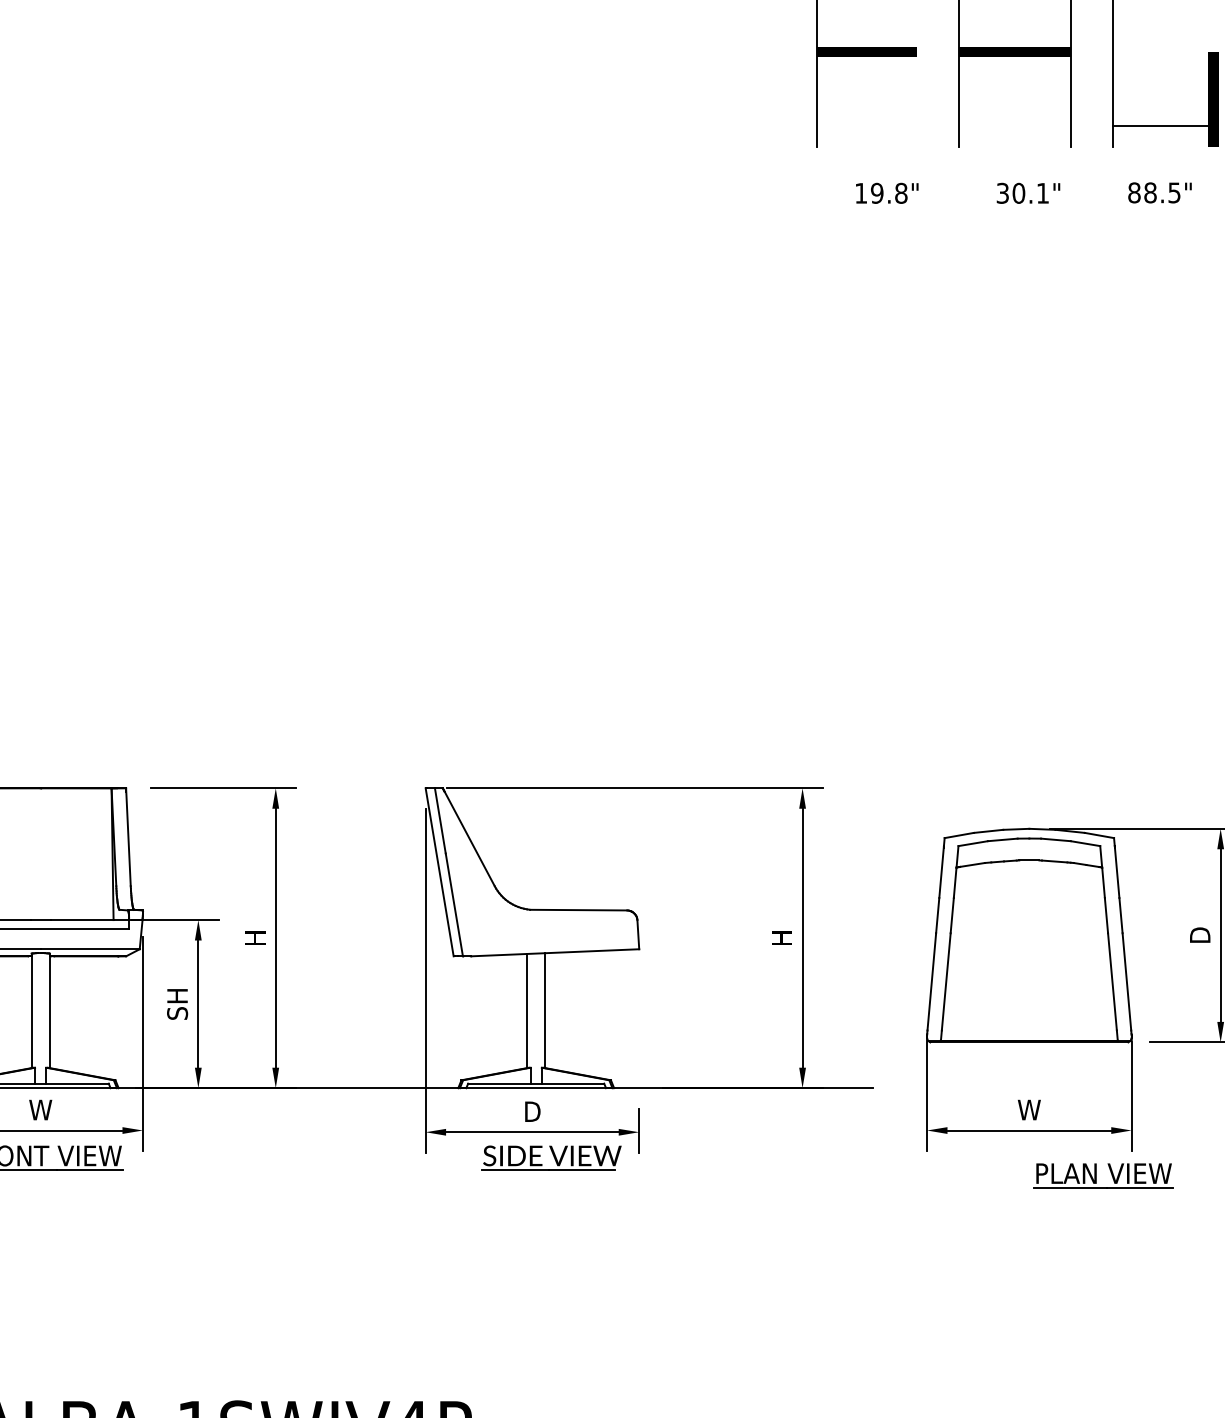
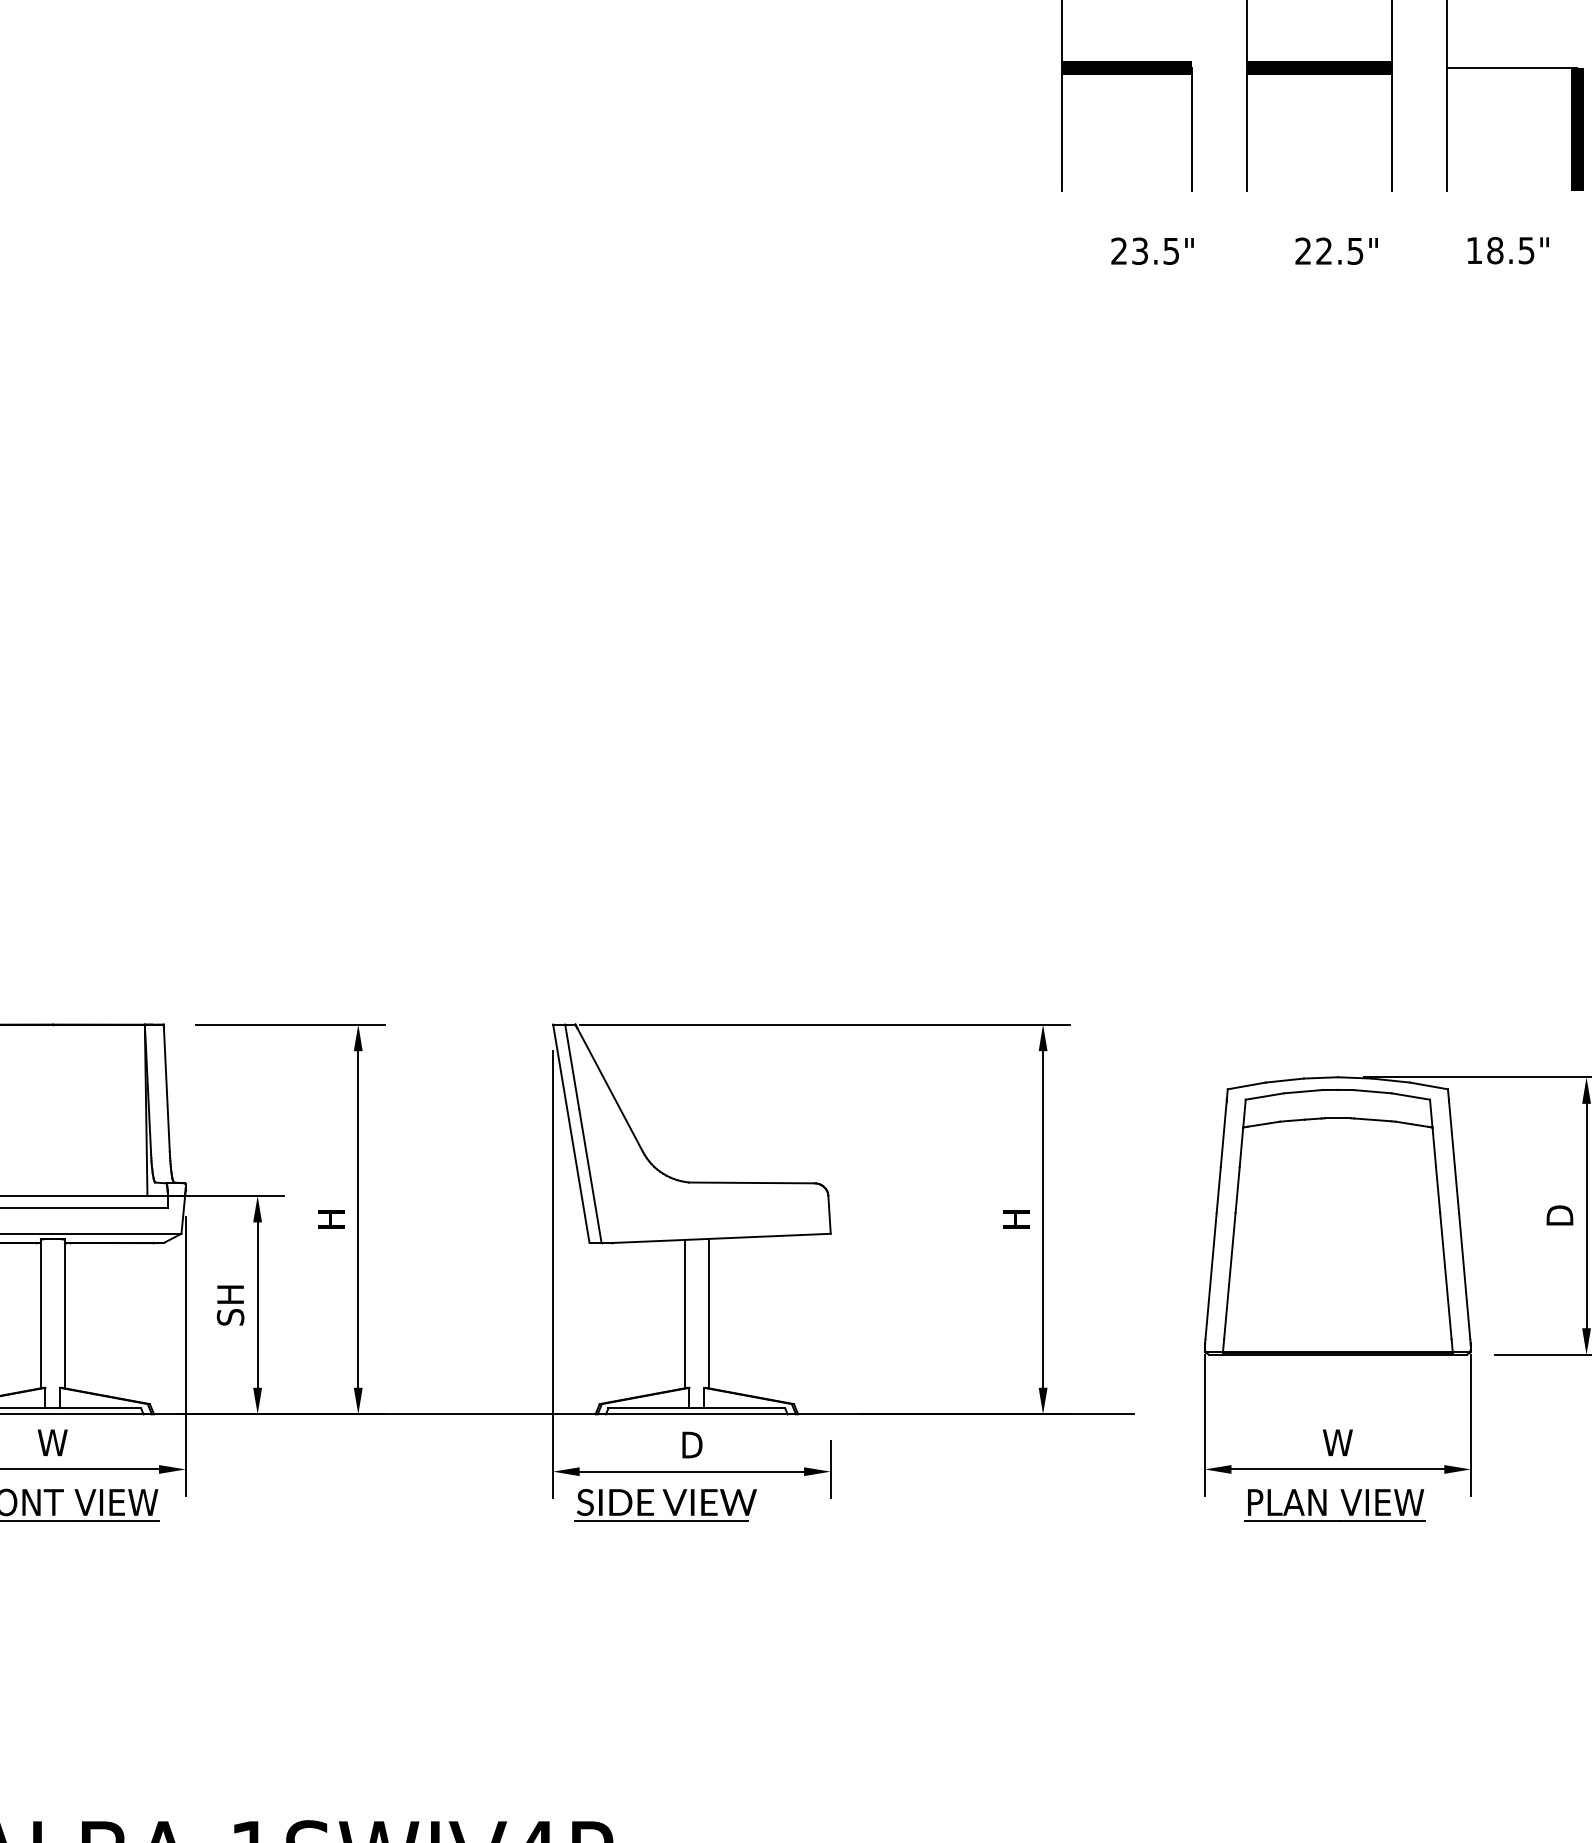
line: (917, 99) -> (1192, 129), added
line: (1162, 125) -> (1511, 67), moved
text: (881, 192) -> (1145, 250), 19.8" -> 23.5"
text: (1022, 192) -> (1329, 250), 30.1" -> 22.5"
text: (1134, 192) -> (1474, 250), 88.5" -> 18.5"
part: (551, 1158) -> (665, 1505), moved
part: (1096, 1175) -> (1326, 1505), moved

